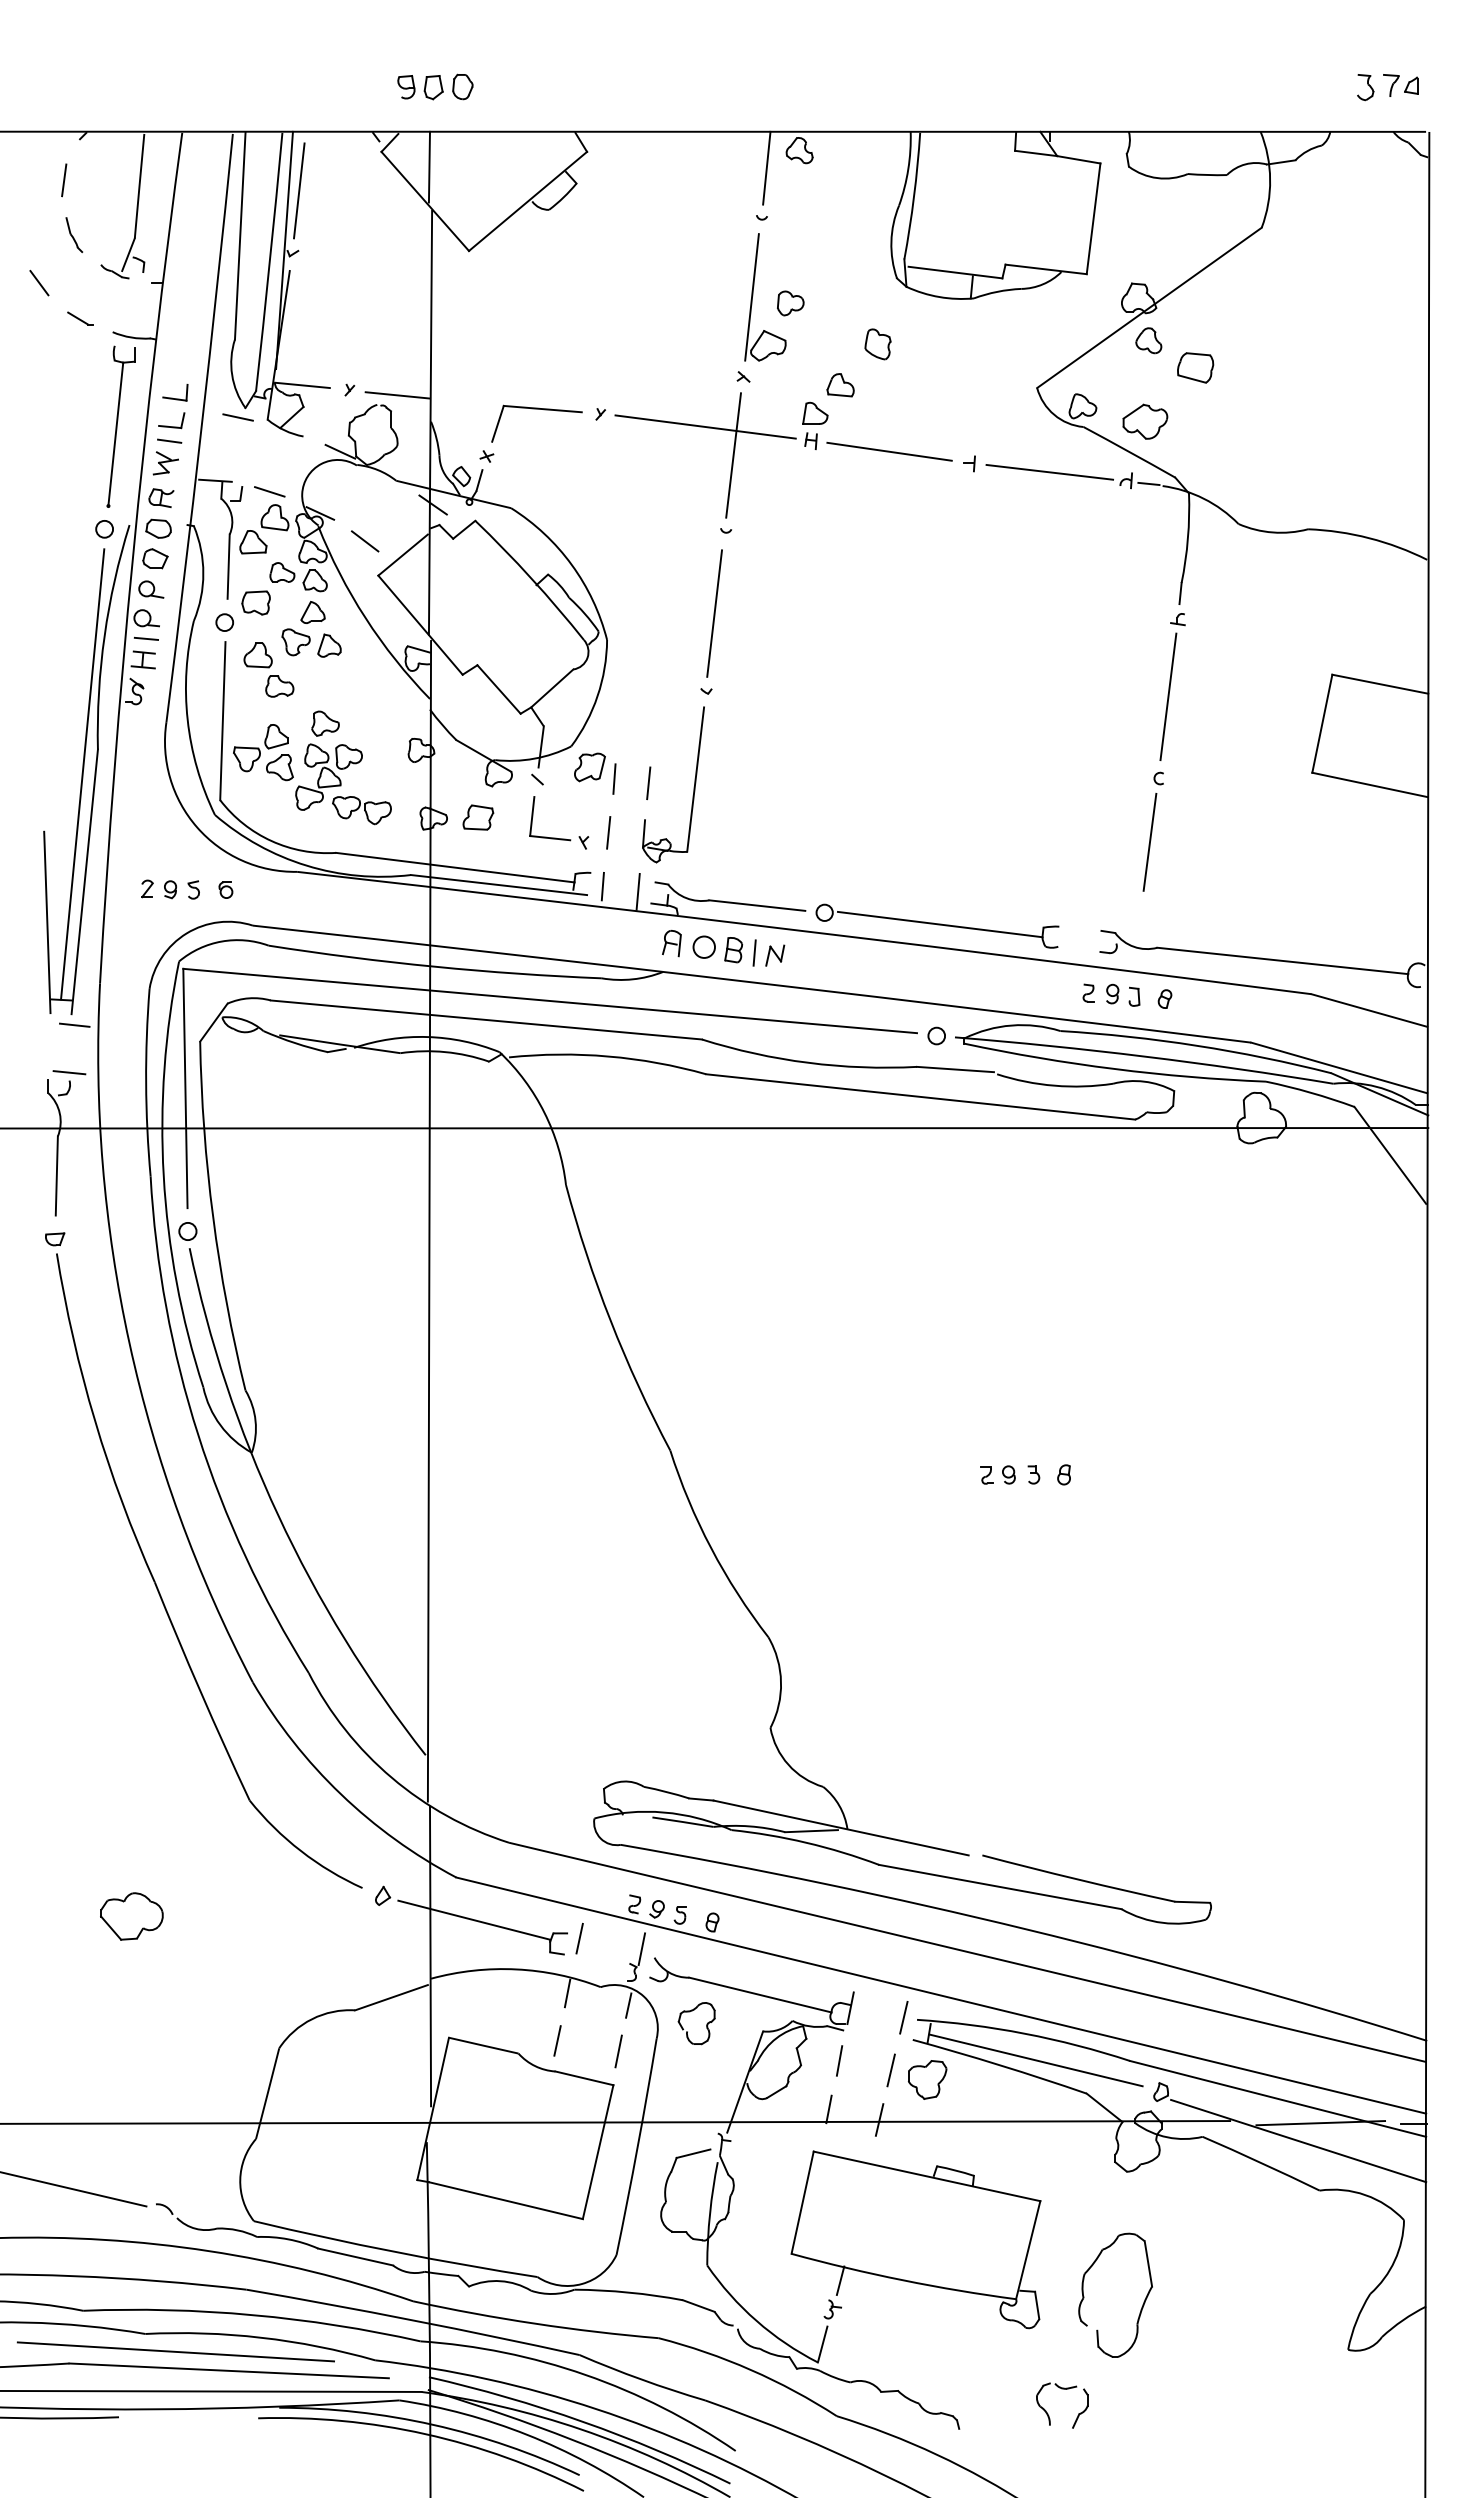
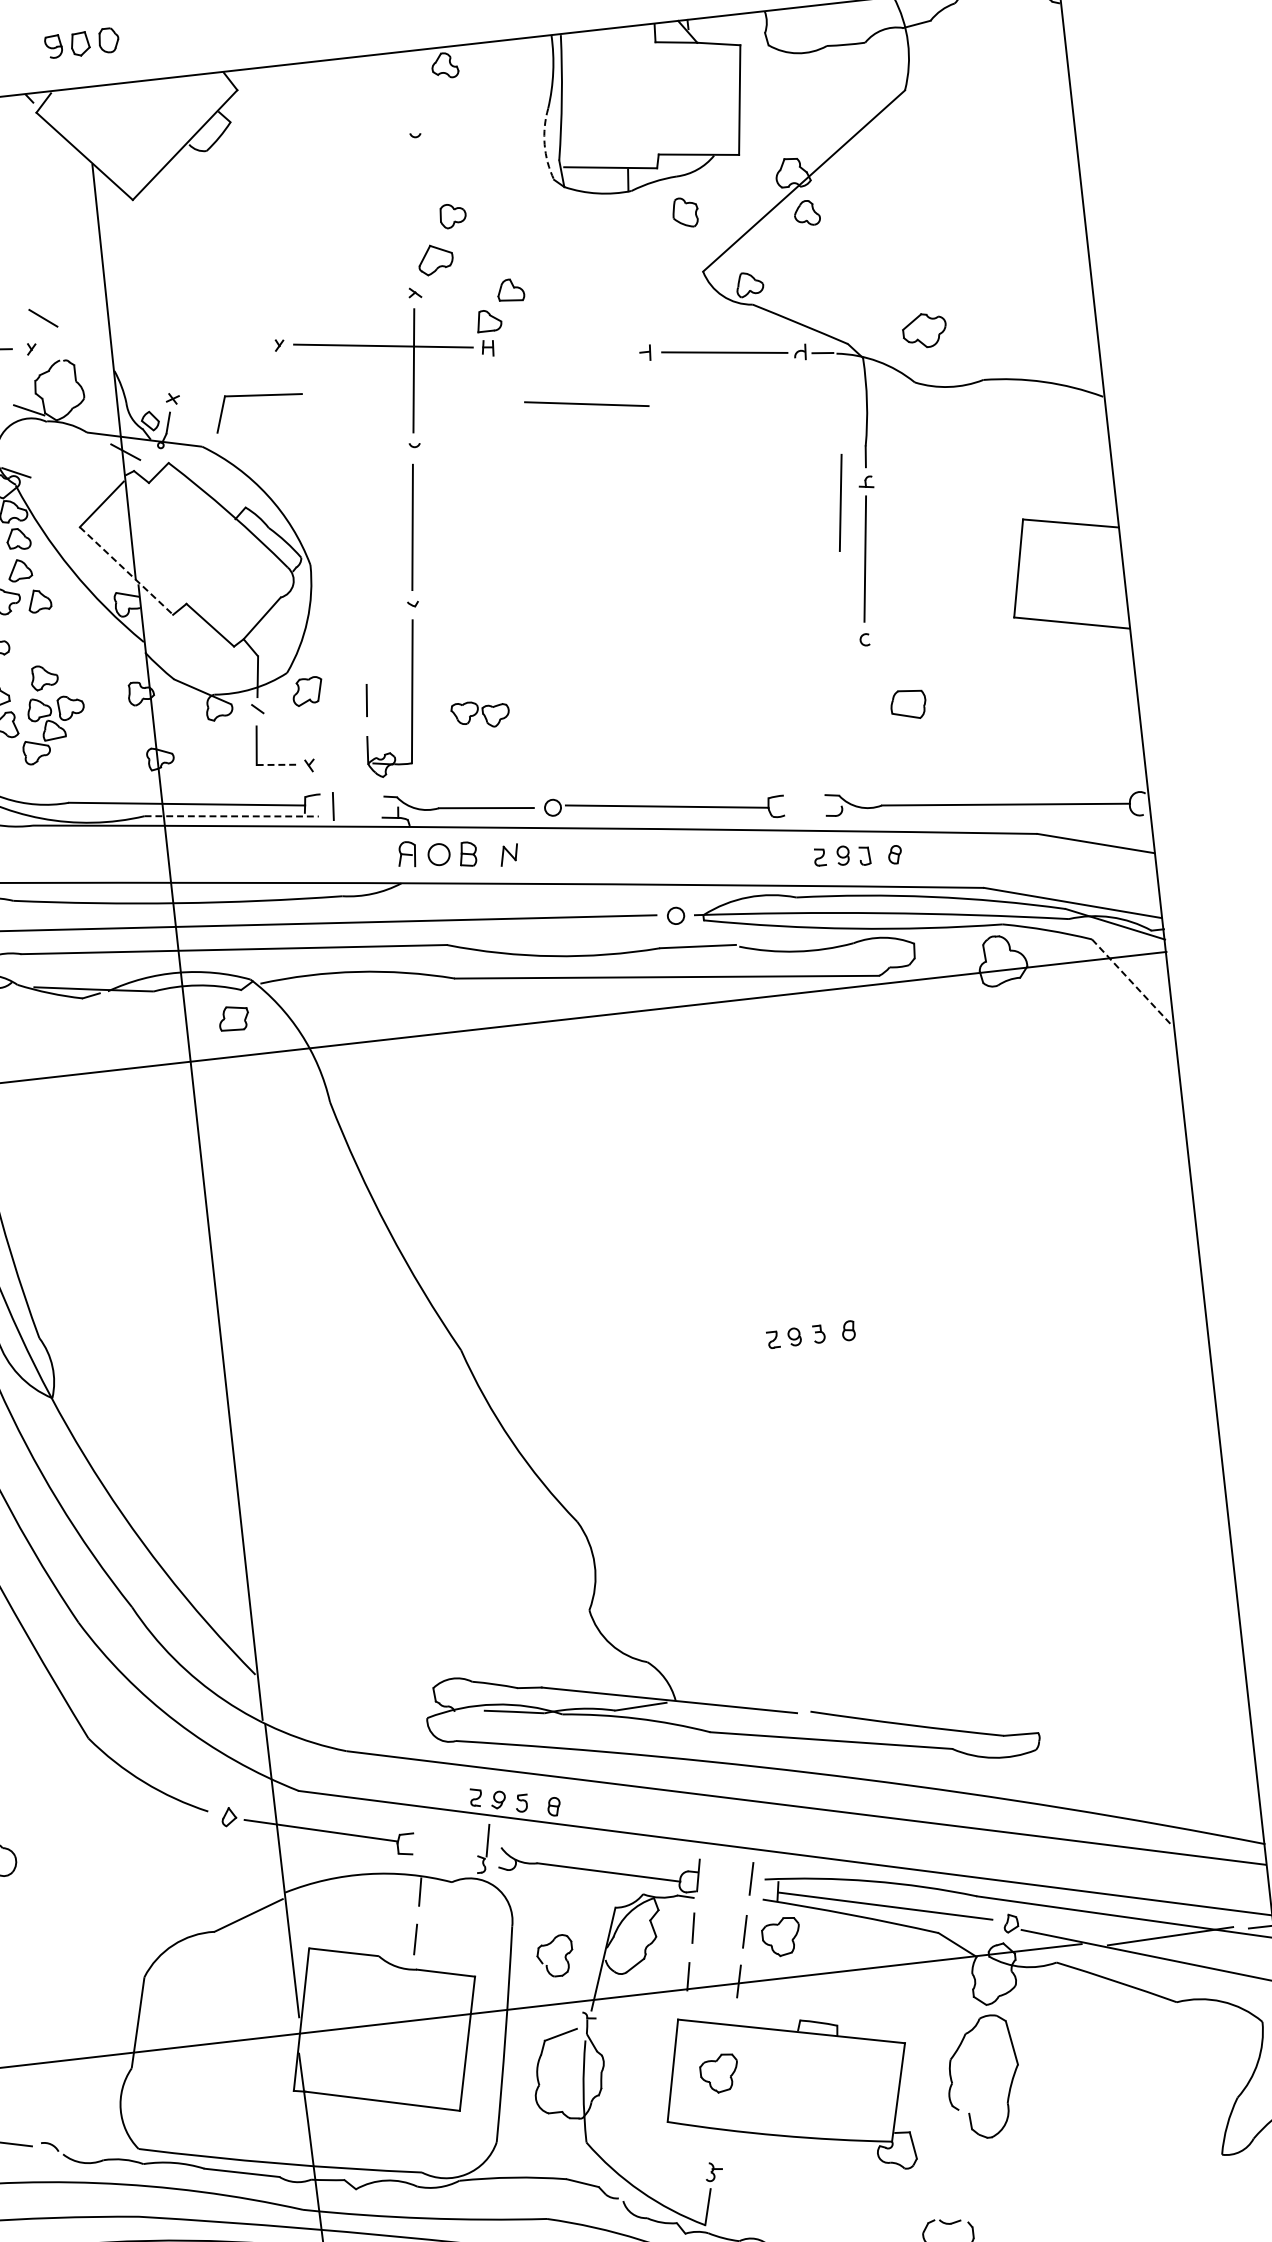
line: (429, 166) -> (85, 121), removed
line: (766, 167) -> (414, 85), removed
arc: (891, 241) -> (544, 144), solid -> dashed
line: (751, 297) -> (414, 214), removed
part: (877, 344) -> (684, 212), moved
part: (1195, 367) -> (908, 704), moved
line: (397, 395) -> (78, 349), removed
part: (536, 409) -> (257, 396), moved
part: (1145, 421) -> (924, 330), moved
line: (889, 451) -> (586, 403), moved
line: (364, 541) -> (42, 318), moved
line: (420, 625) -> (126, 571), solid -> dashed
line: (614, 778) -> (332, 699), removed
part: (361, 810) -> (480, 714), moved
part: (478, 817) -> (234, 1018), moved
line: (608, 832) -> (332, 752), removed
line: (550, 838) -> (276, 765), solid -> dashed
line: (1149, 842) -> (840, 503), moved
line: (499, 885) -> (232, 816), solid -> dashed
line: (637, 891) -> (367, 807), removed
line: (754, 952) -> (488, 854), removed
line: (1390, 1155) -> (1132, 982), solid -> dashed
line: (579, 1938) -> (425, 1837), removed
line: (628, 2005) -> (481, 1897), removed
part: (706, 2024) -> (564, 1956), moved
line: (618, 2051) -> (476, 1943), removed
part: (849, 2210) -> (719, 2073), added
line: (840, 2280) -> (718, 2142), removed
part: (1142, 2304) -> (1010, 2083), moved

